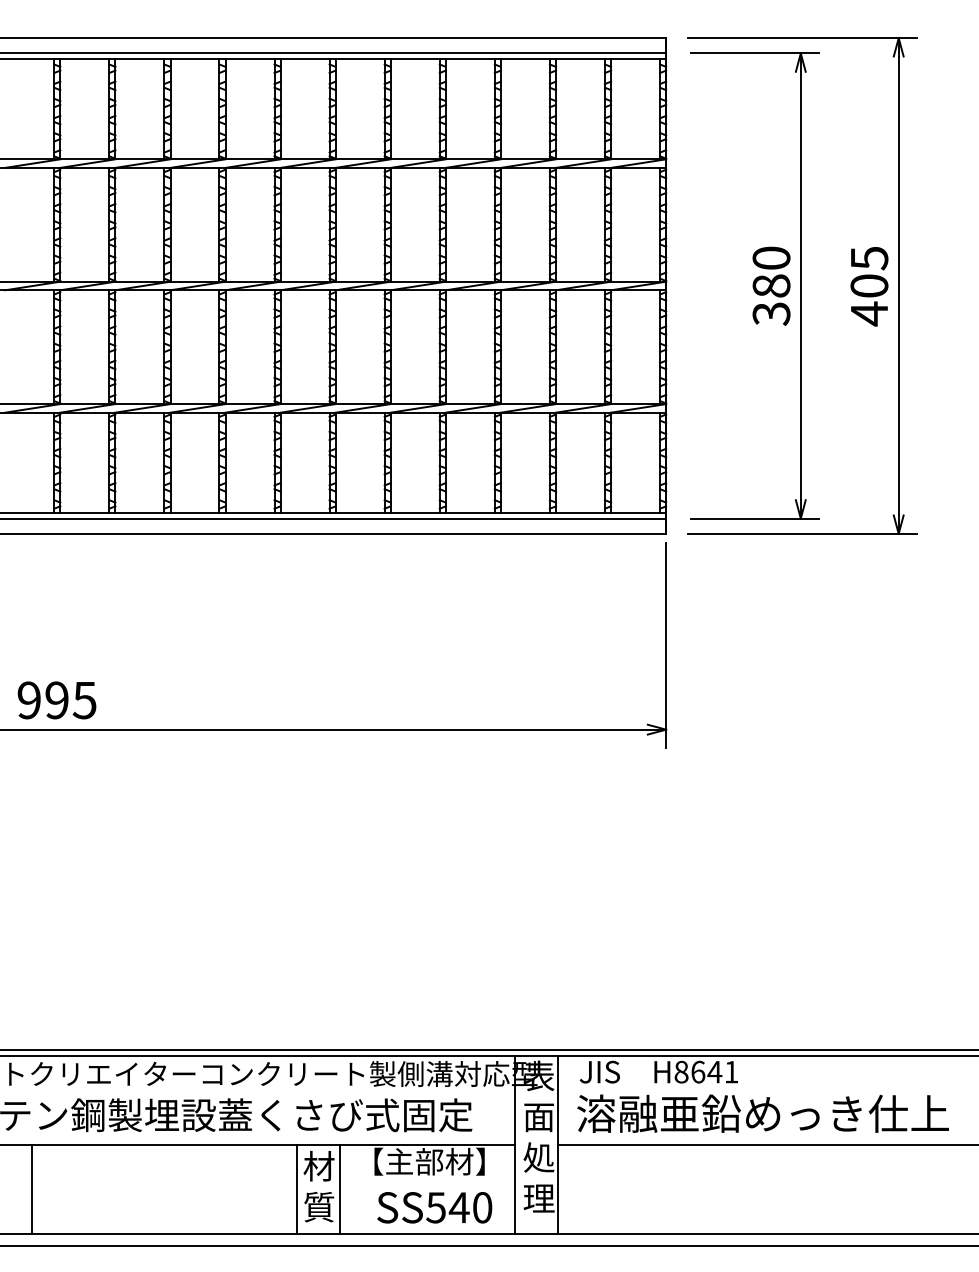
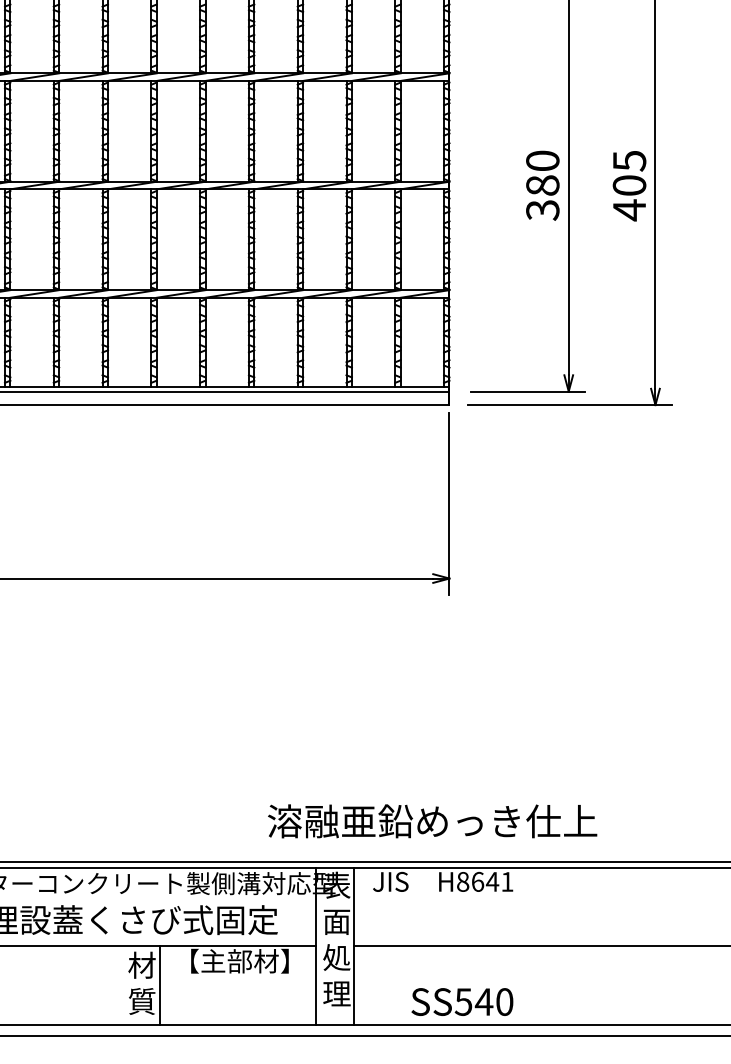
text: (762, 1113) -> (432, 821), moved
line: (296, 1188) -> (122, 984), removed
text: (434, 1207) -> (462, 1001), moved

